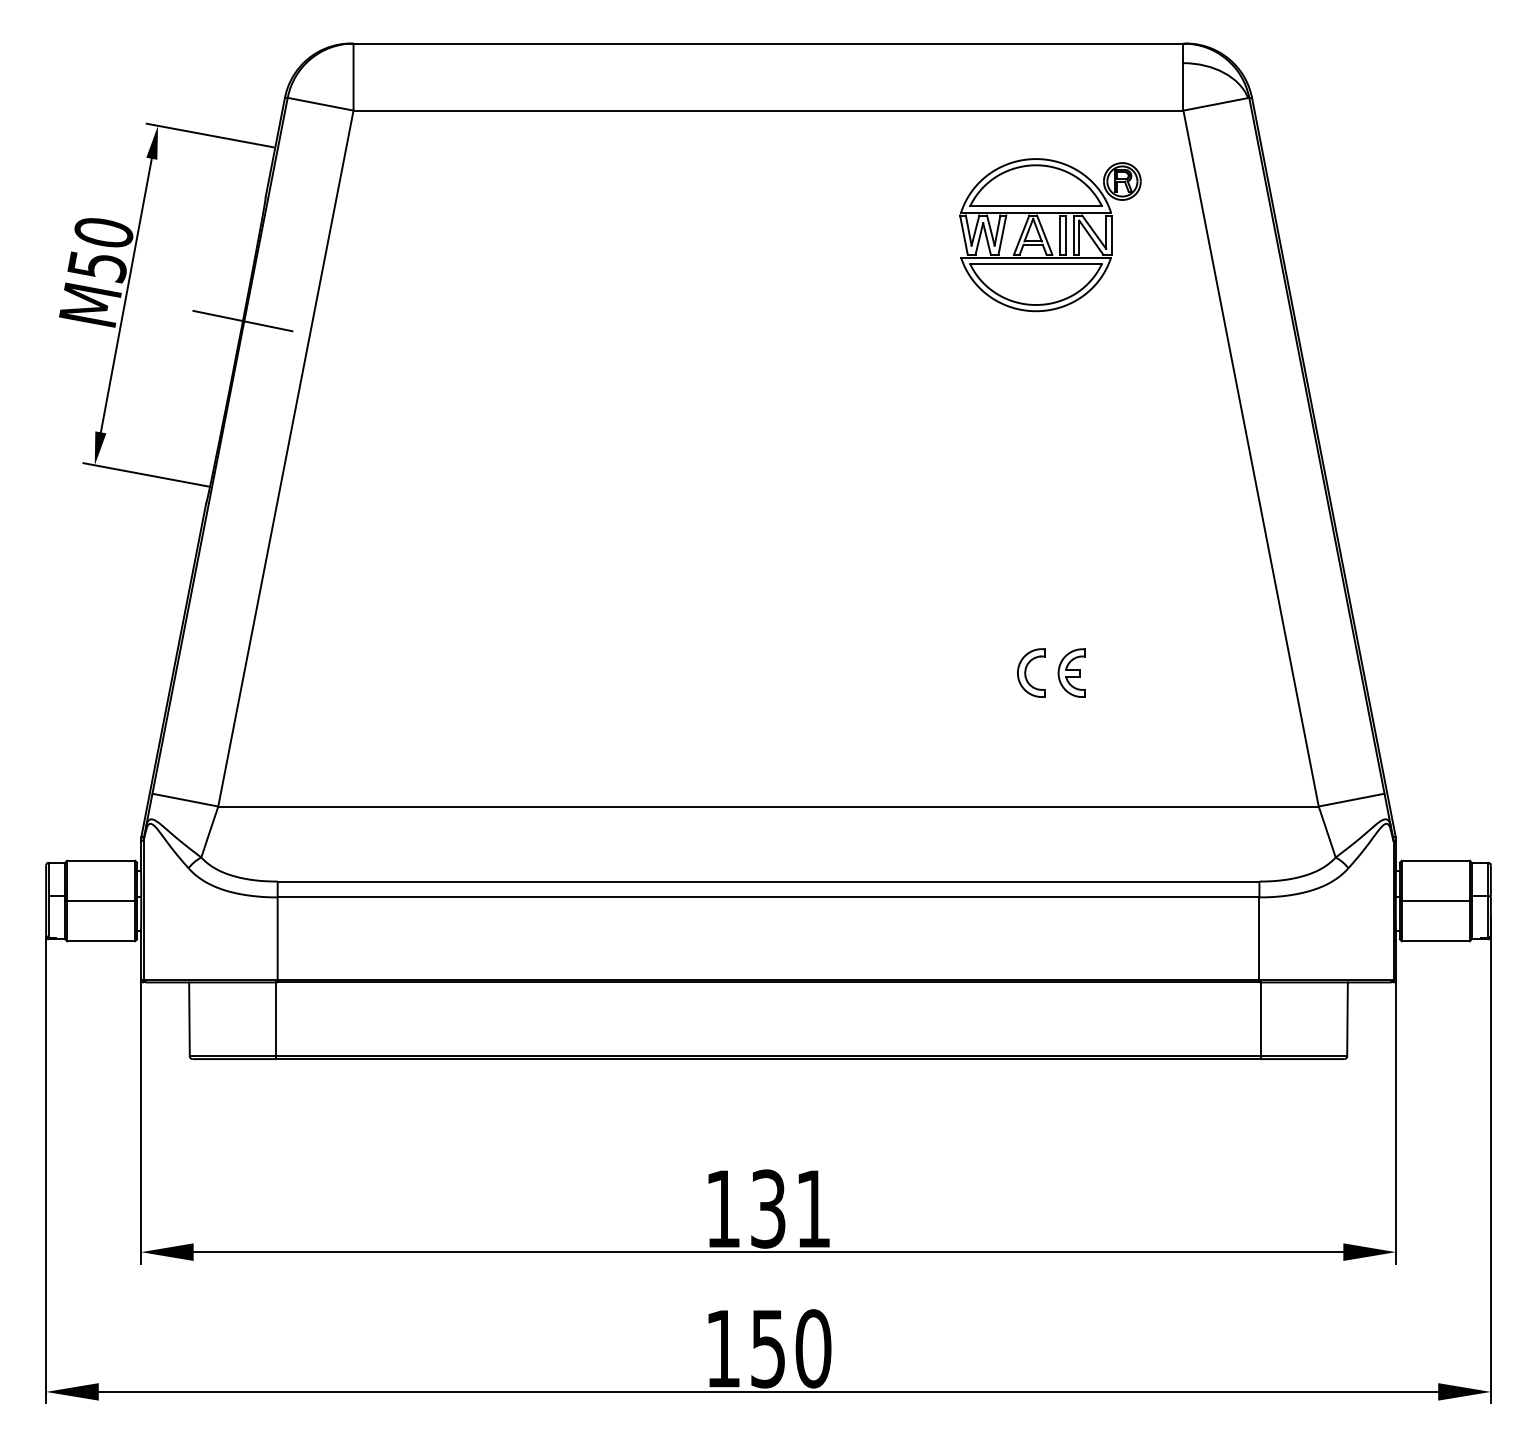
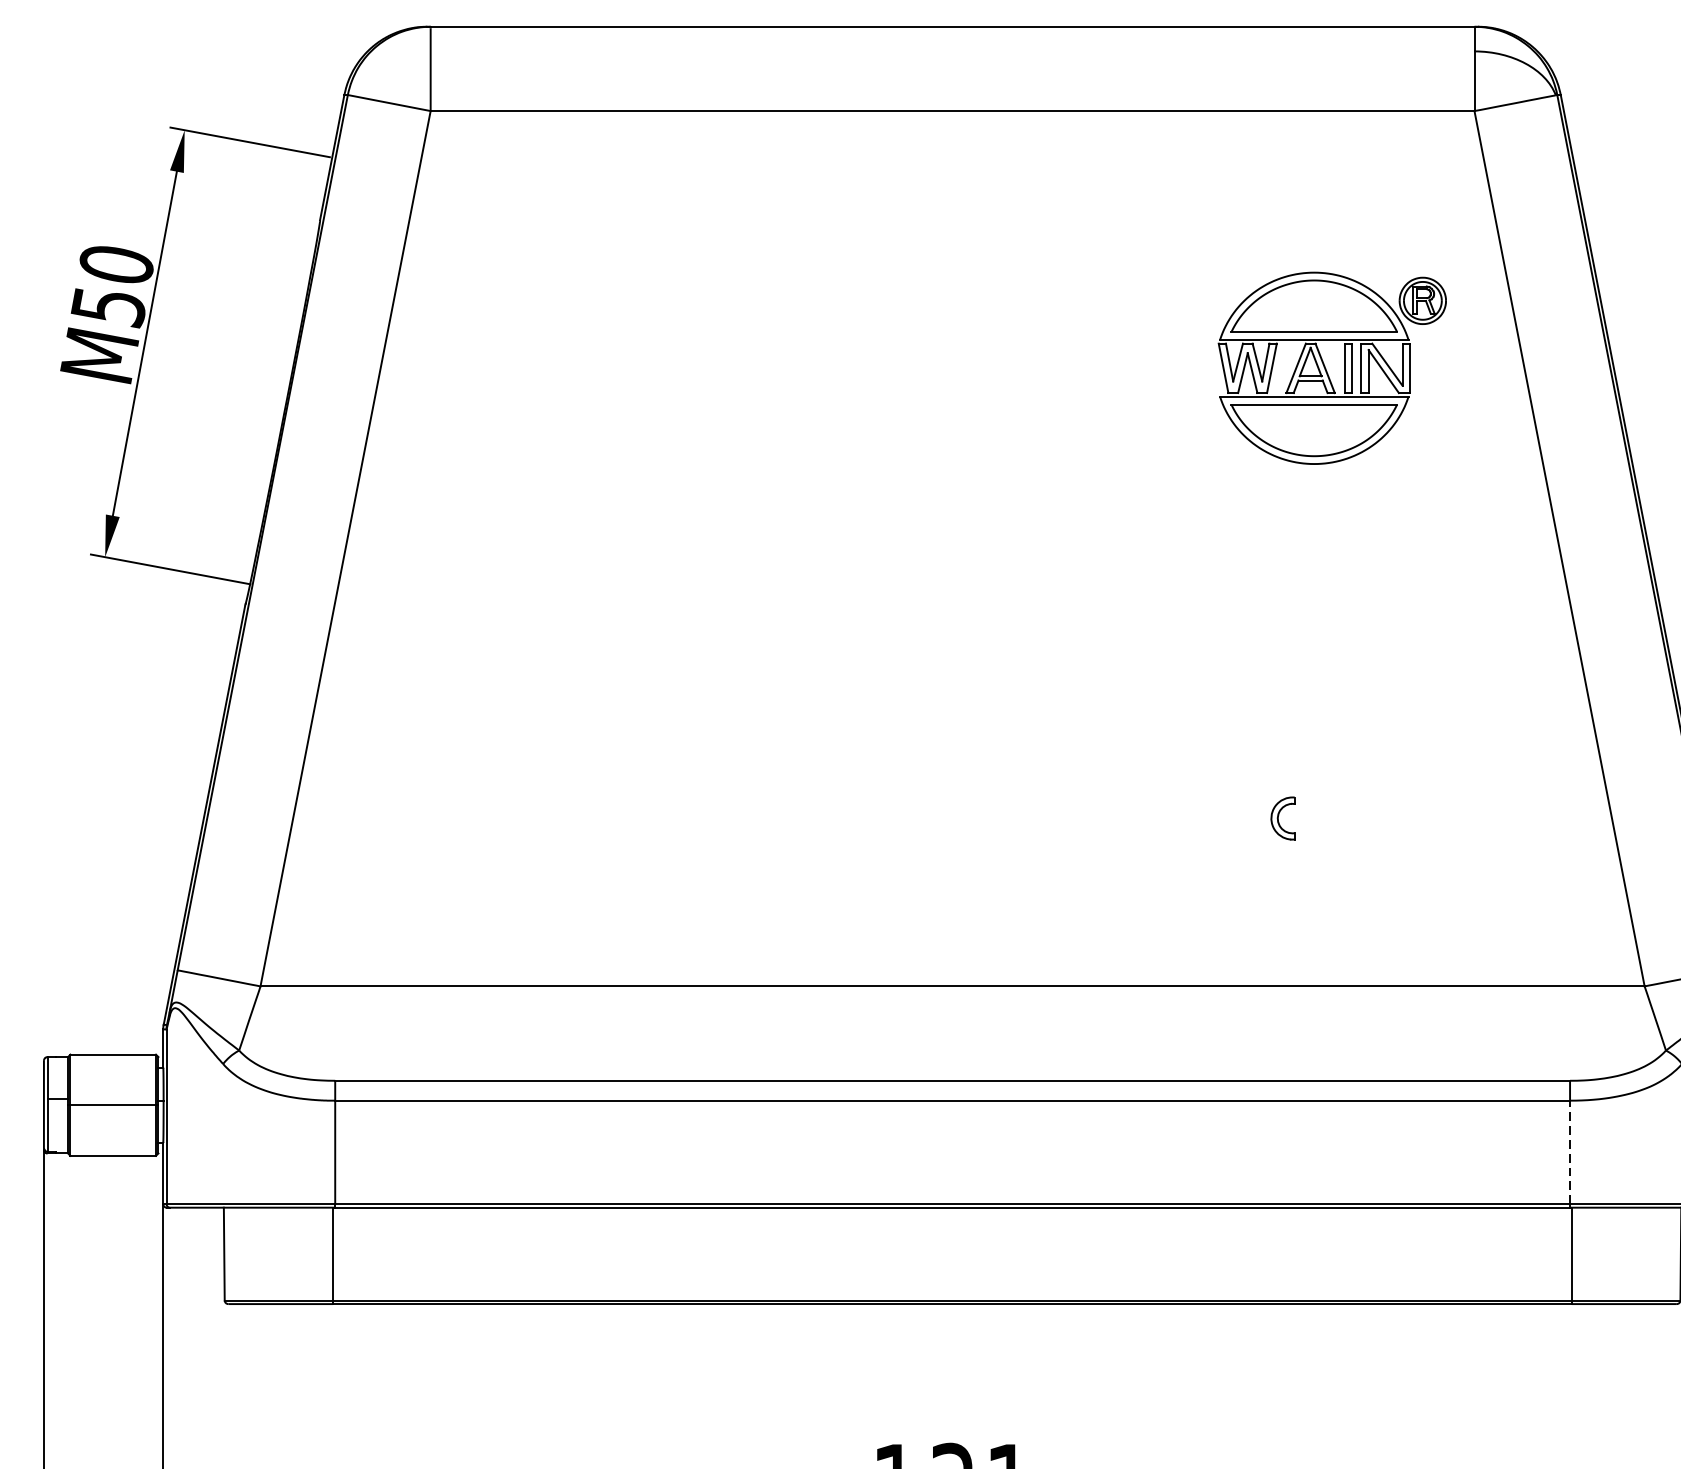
part: (1050, 235) -> (1332, 368), moved
line: (242, 320) -> (290, 375), removed
part: (1031, 672) -> (1283, 817), size x0.7
part: (1071, 672) -> (1333, 817), removed
line: (1259, 937) -> (1570, 1151), solid -> dashed

